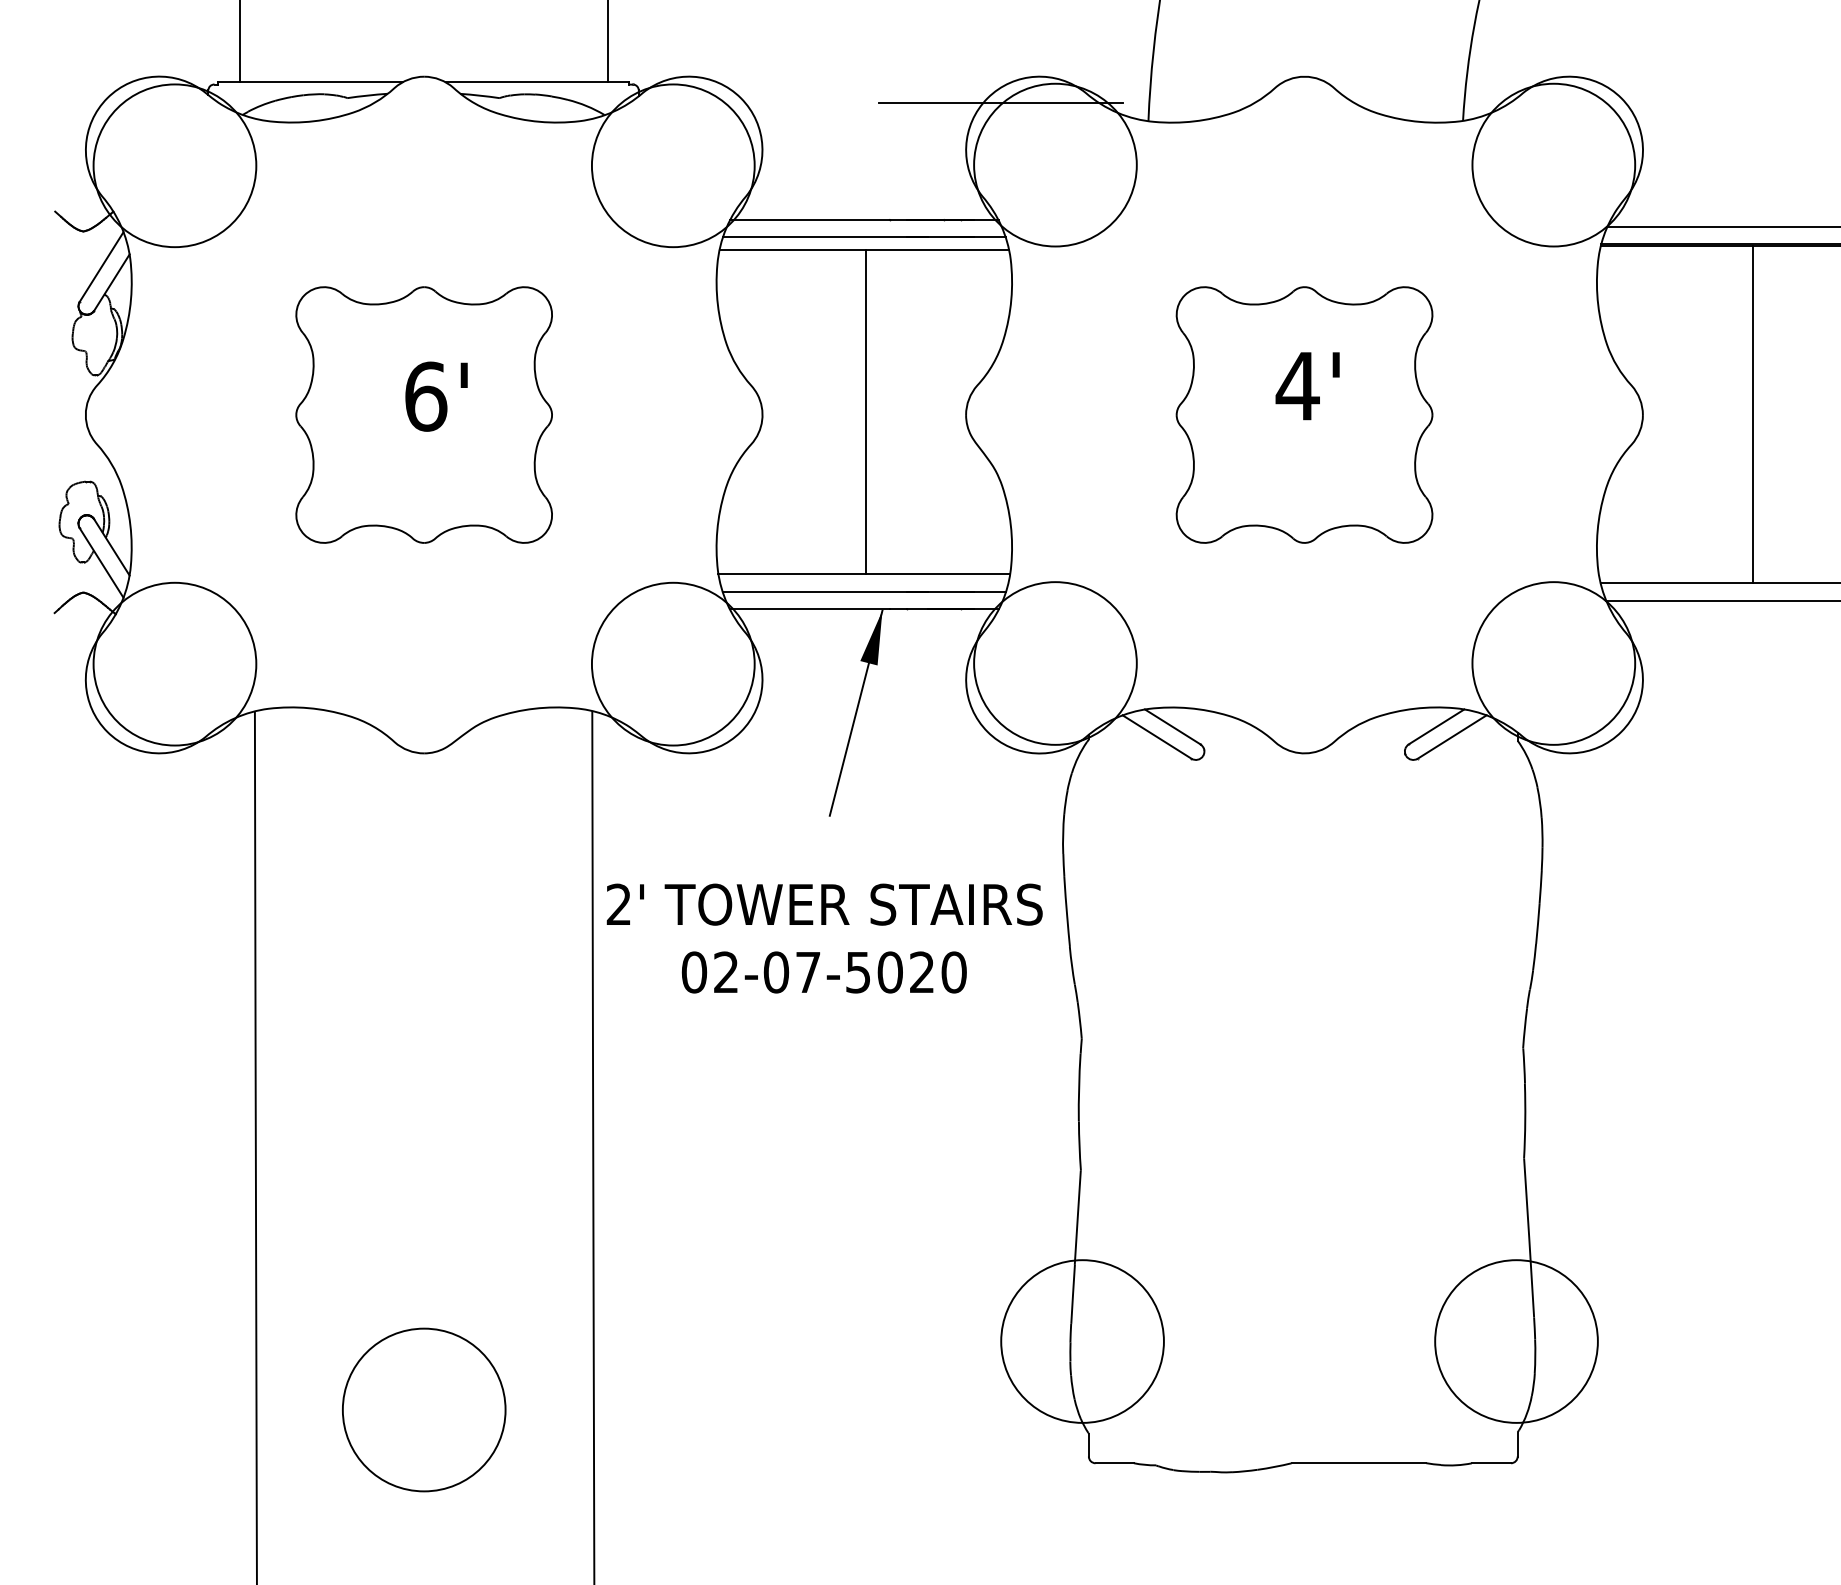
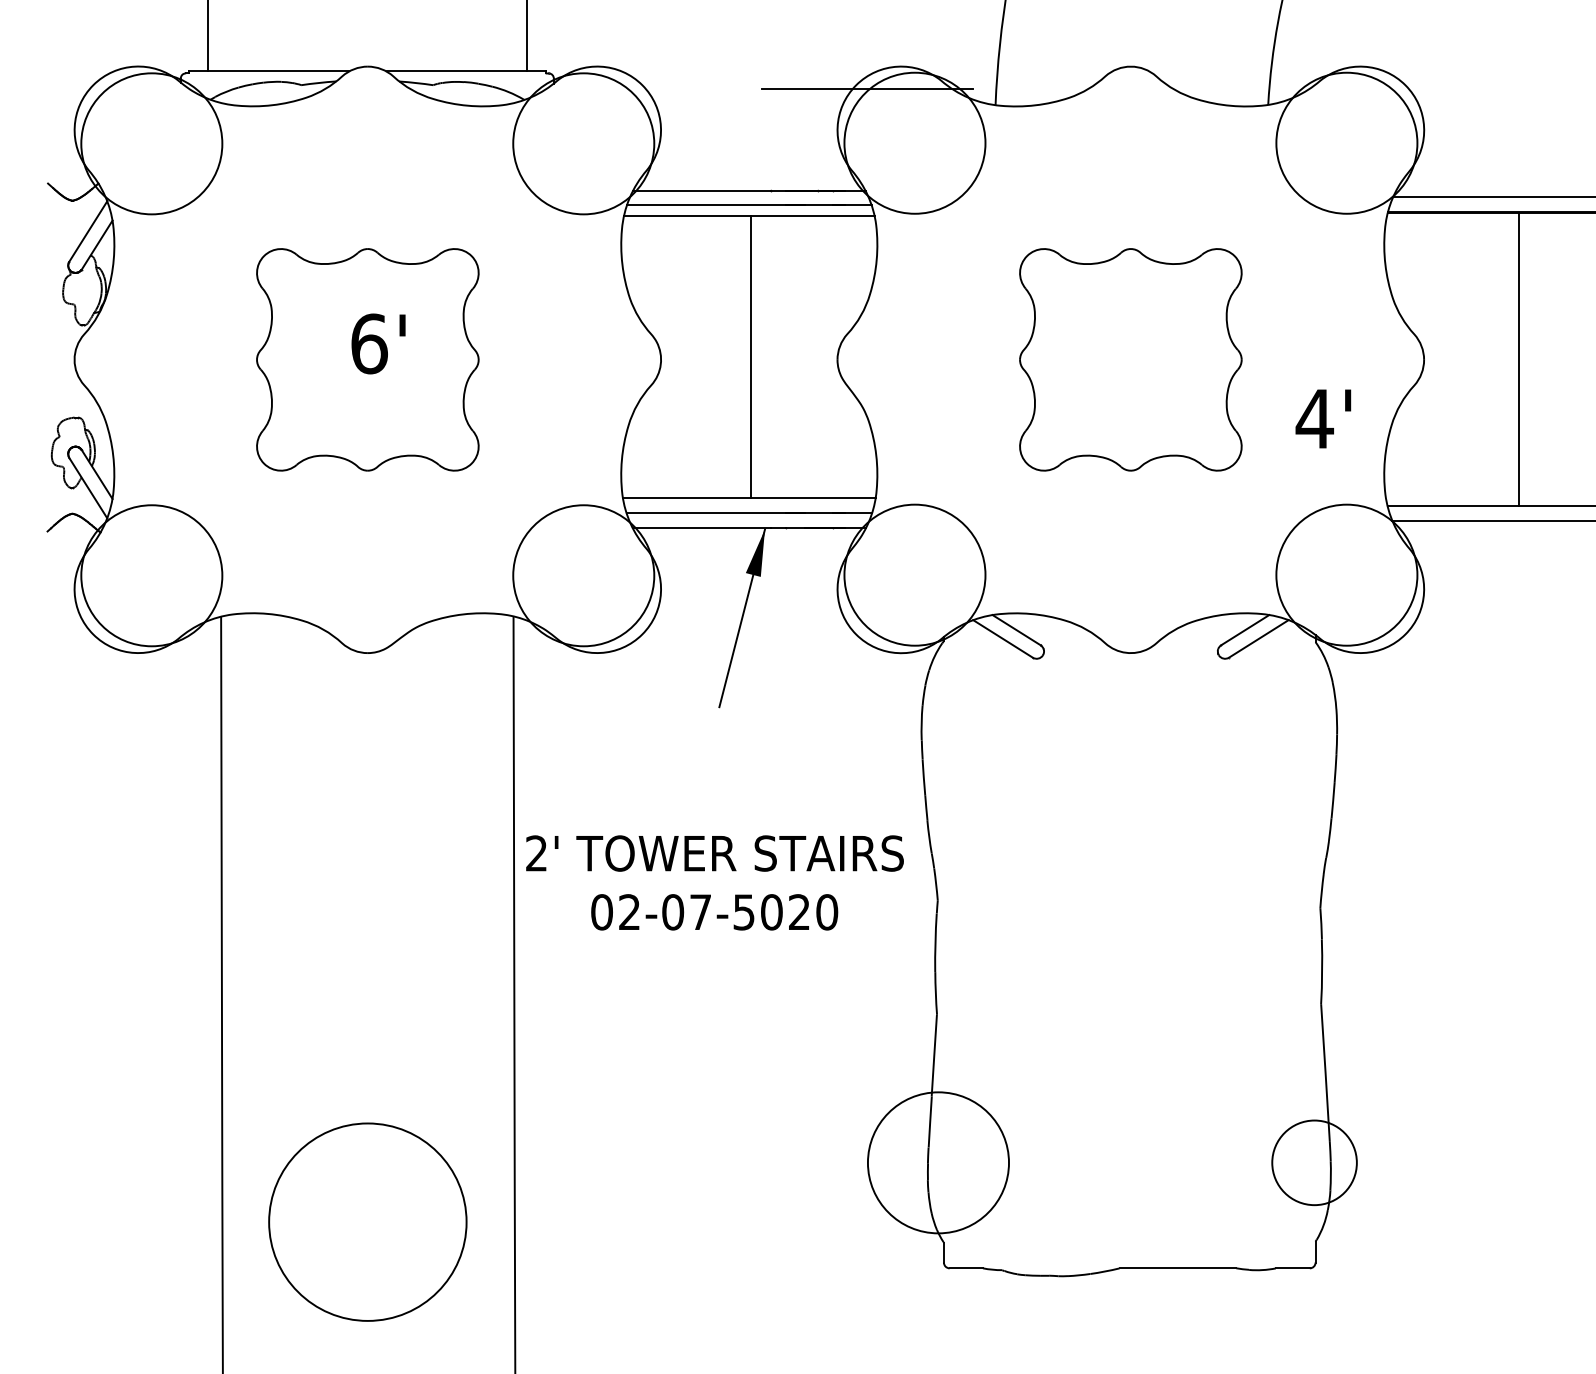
text: (1307, 386) -> (1323, 419), moved
text: (824, 938) -> (714, 882), moved
circle: (1516, 1341) -> (1314, 1162), size x0.6
circle: (423, 1409) -> (367, 1221), size x1.4

